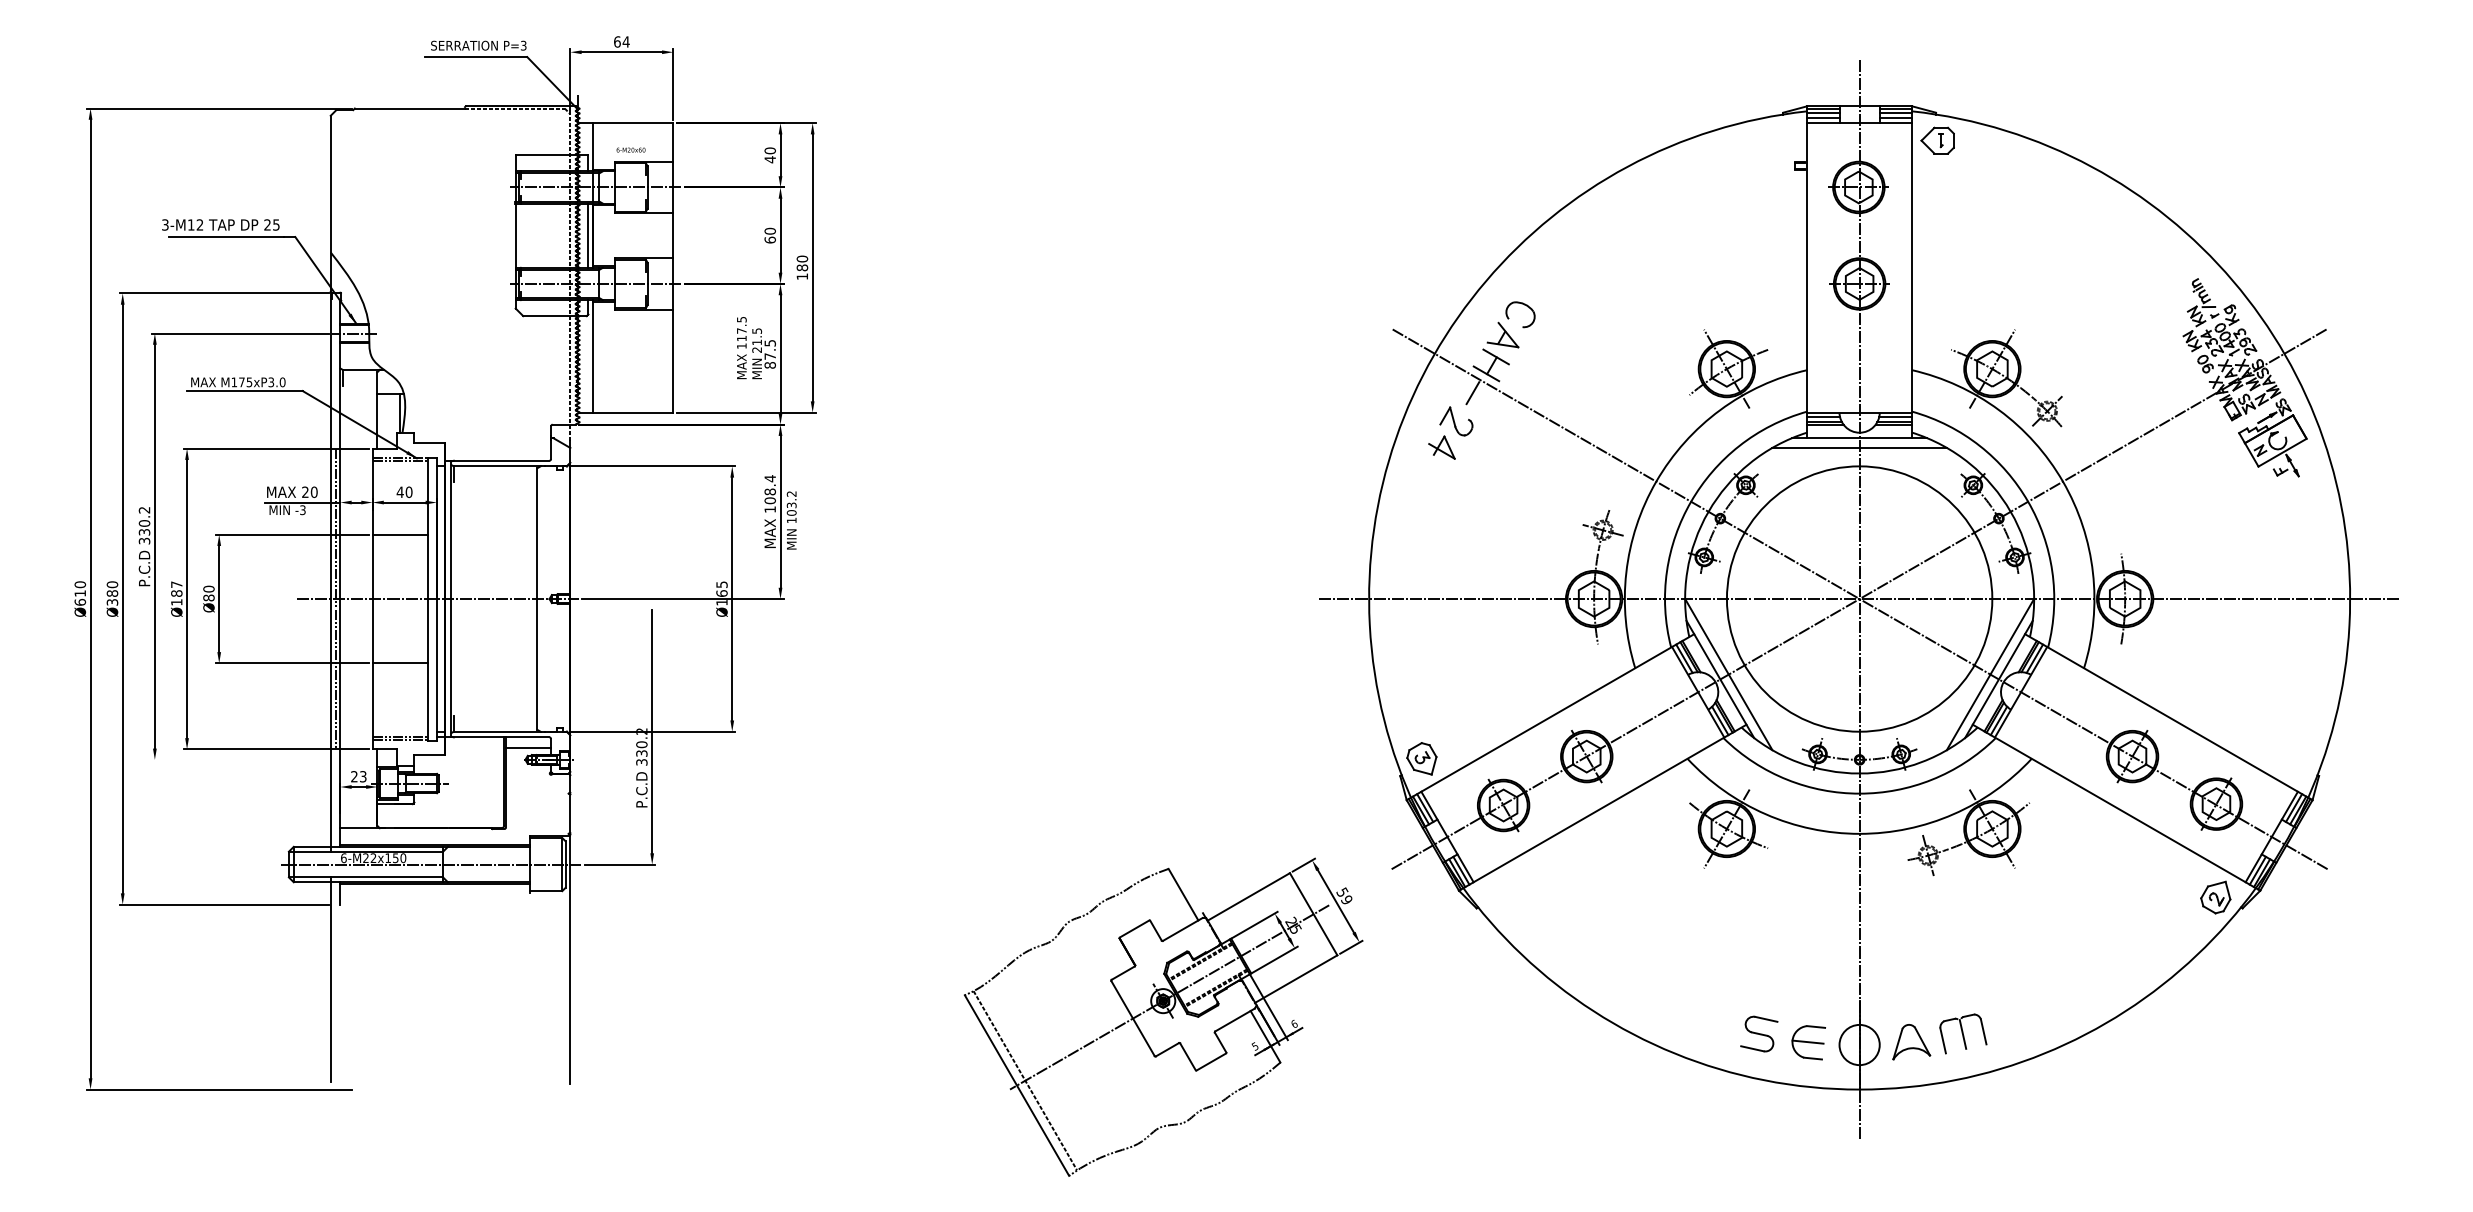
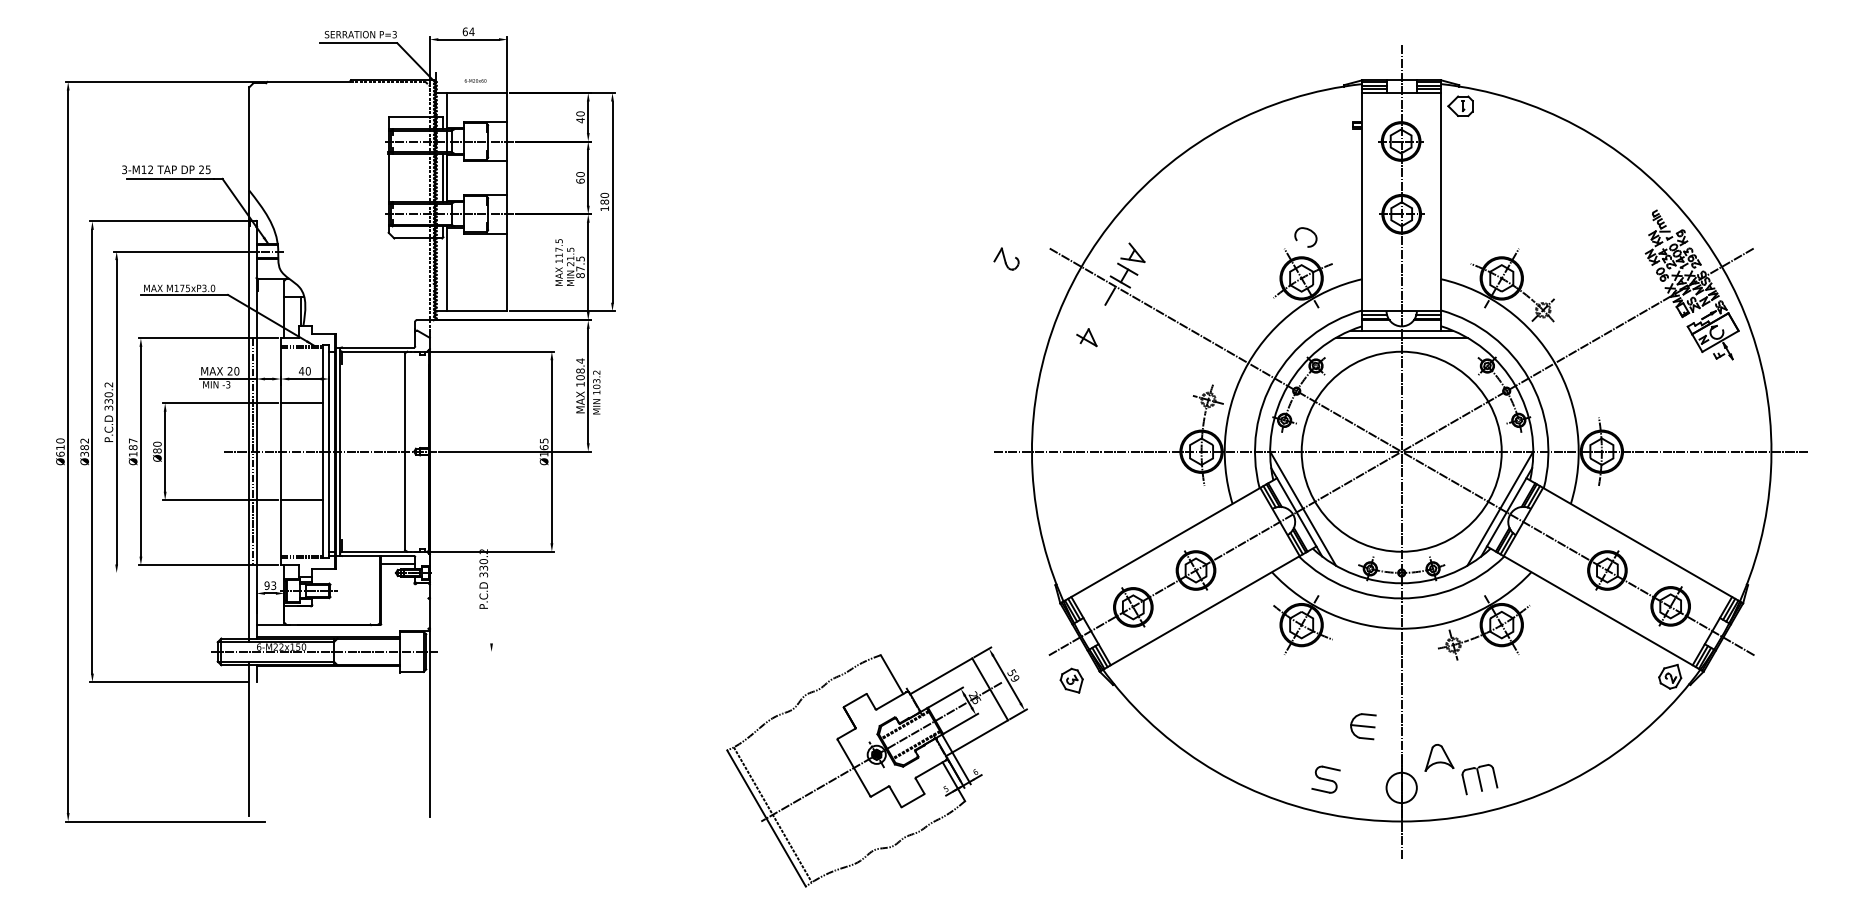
text: (630, 149) -> (475, 80), moved
part: (1524, 305) -> (1308, 230), moved
part: (1456, 421) -> (1006, 259), moved
text: (112, 584) -> (84, 440), Ø380 -> Ø382
line: (652, 731) -> (491, 551), removed
part: (1421, 758) -> (1071, 680), moved
text: (354, 776) -> (267, 585), 23 -> 93
line: (619, 864) -> (466, 651), removed
part: (1808, 1042) -> (1363, 726), moved
part: (1911, 1042) -> (1439, 758), moved

